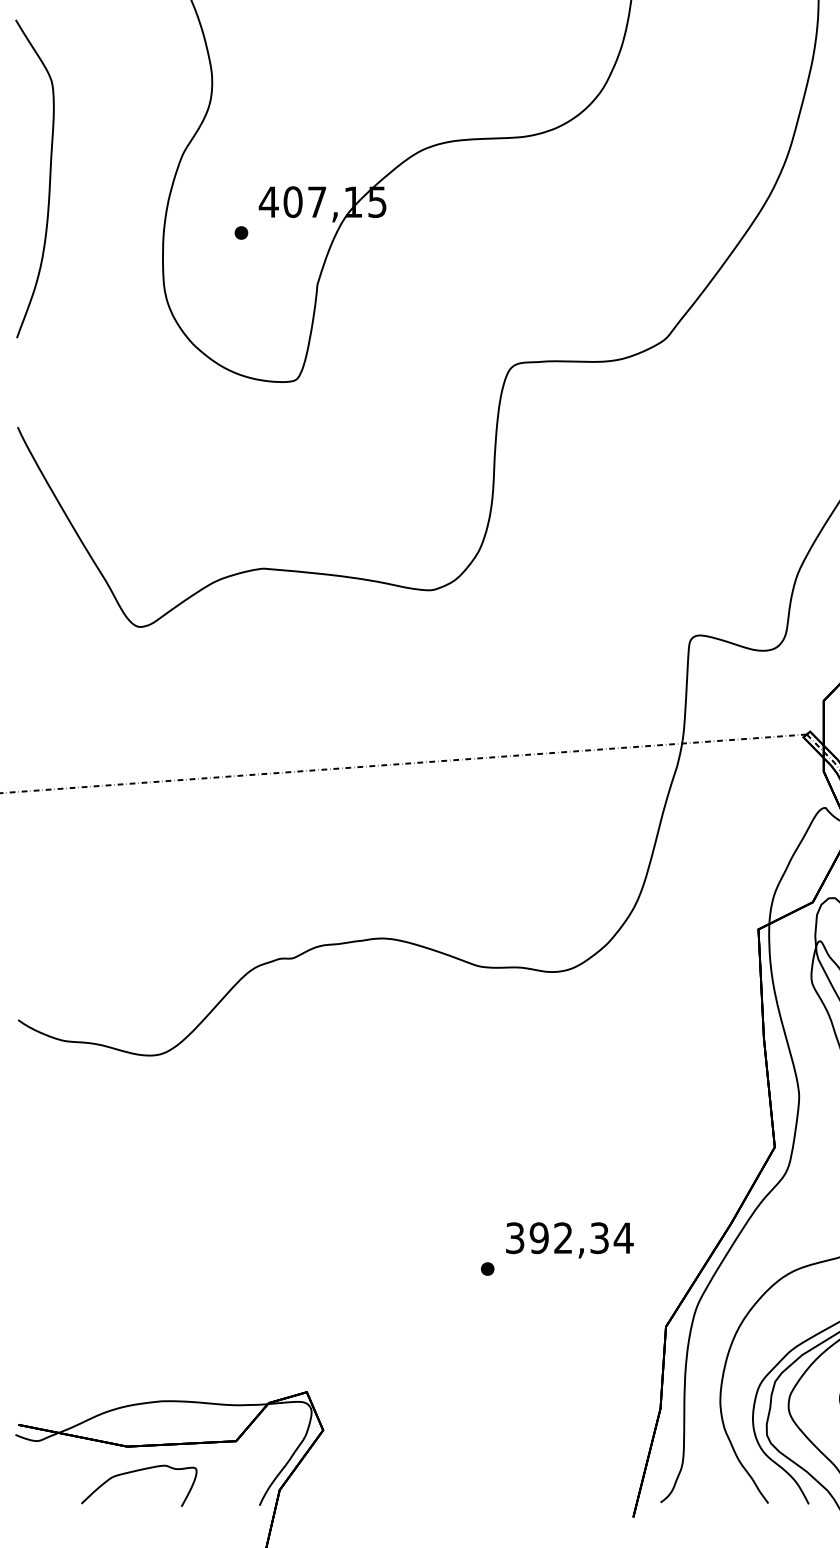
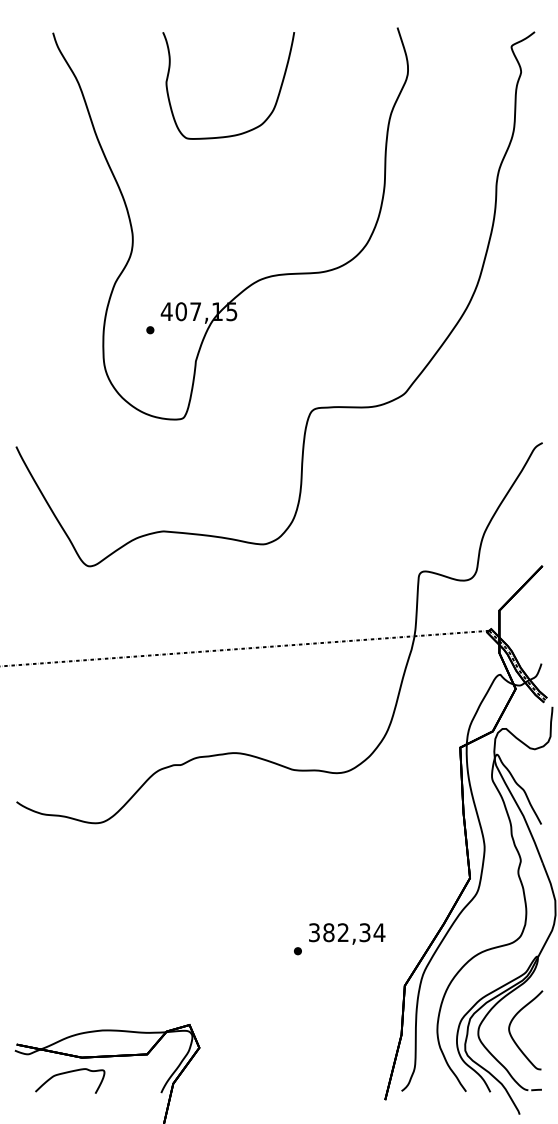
curve: (48, 178) -> (34, 297), removed
text: (538, 1237) -> (328, 932), 392,34 -> 382,34
curve: (134, 1473) -> (67, 1073), moved

